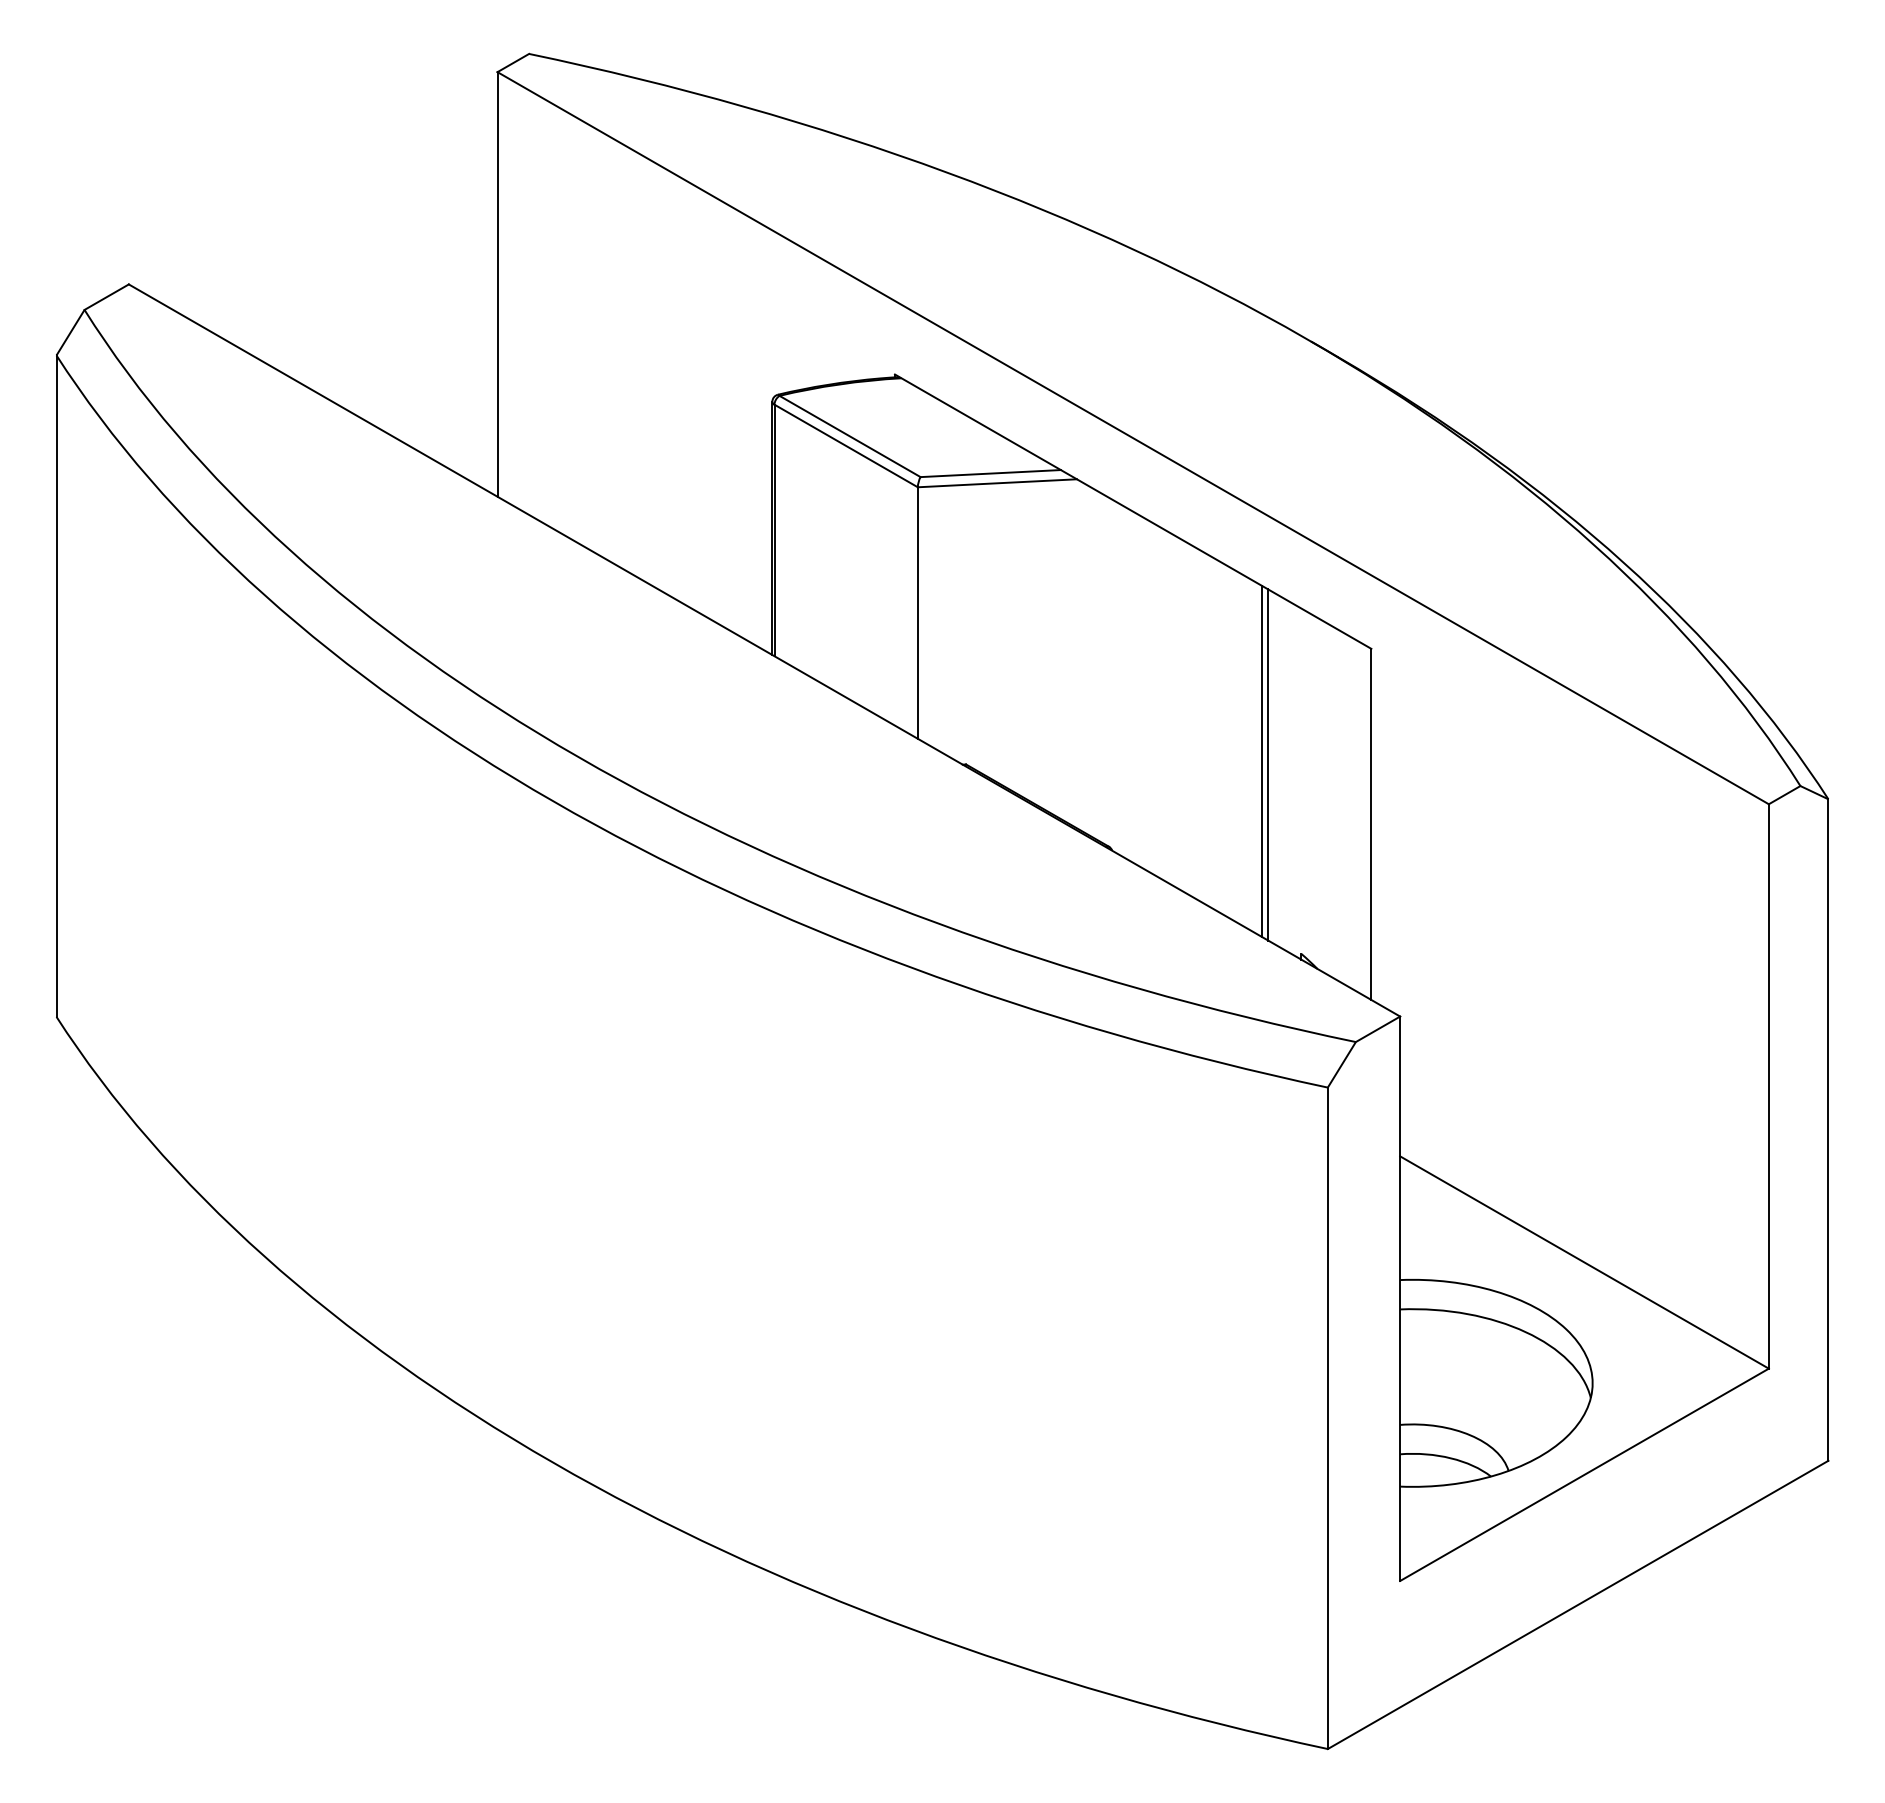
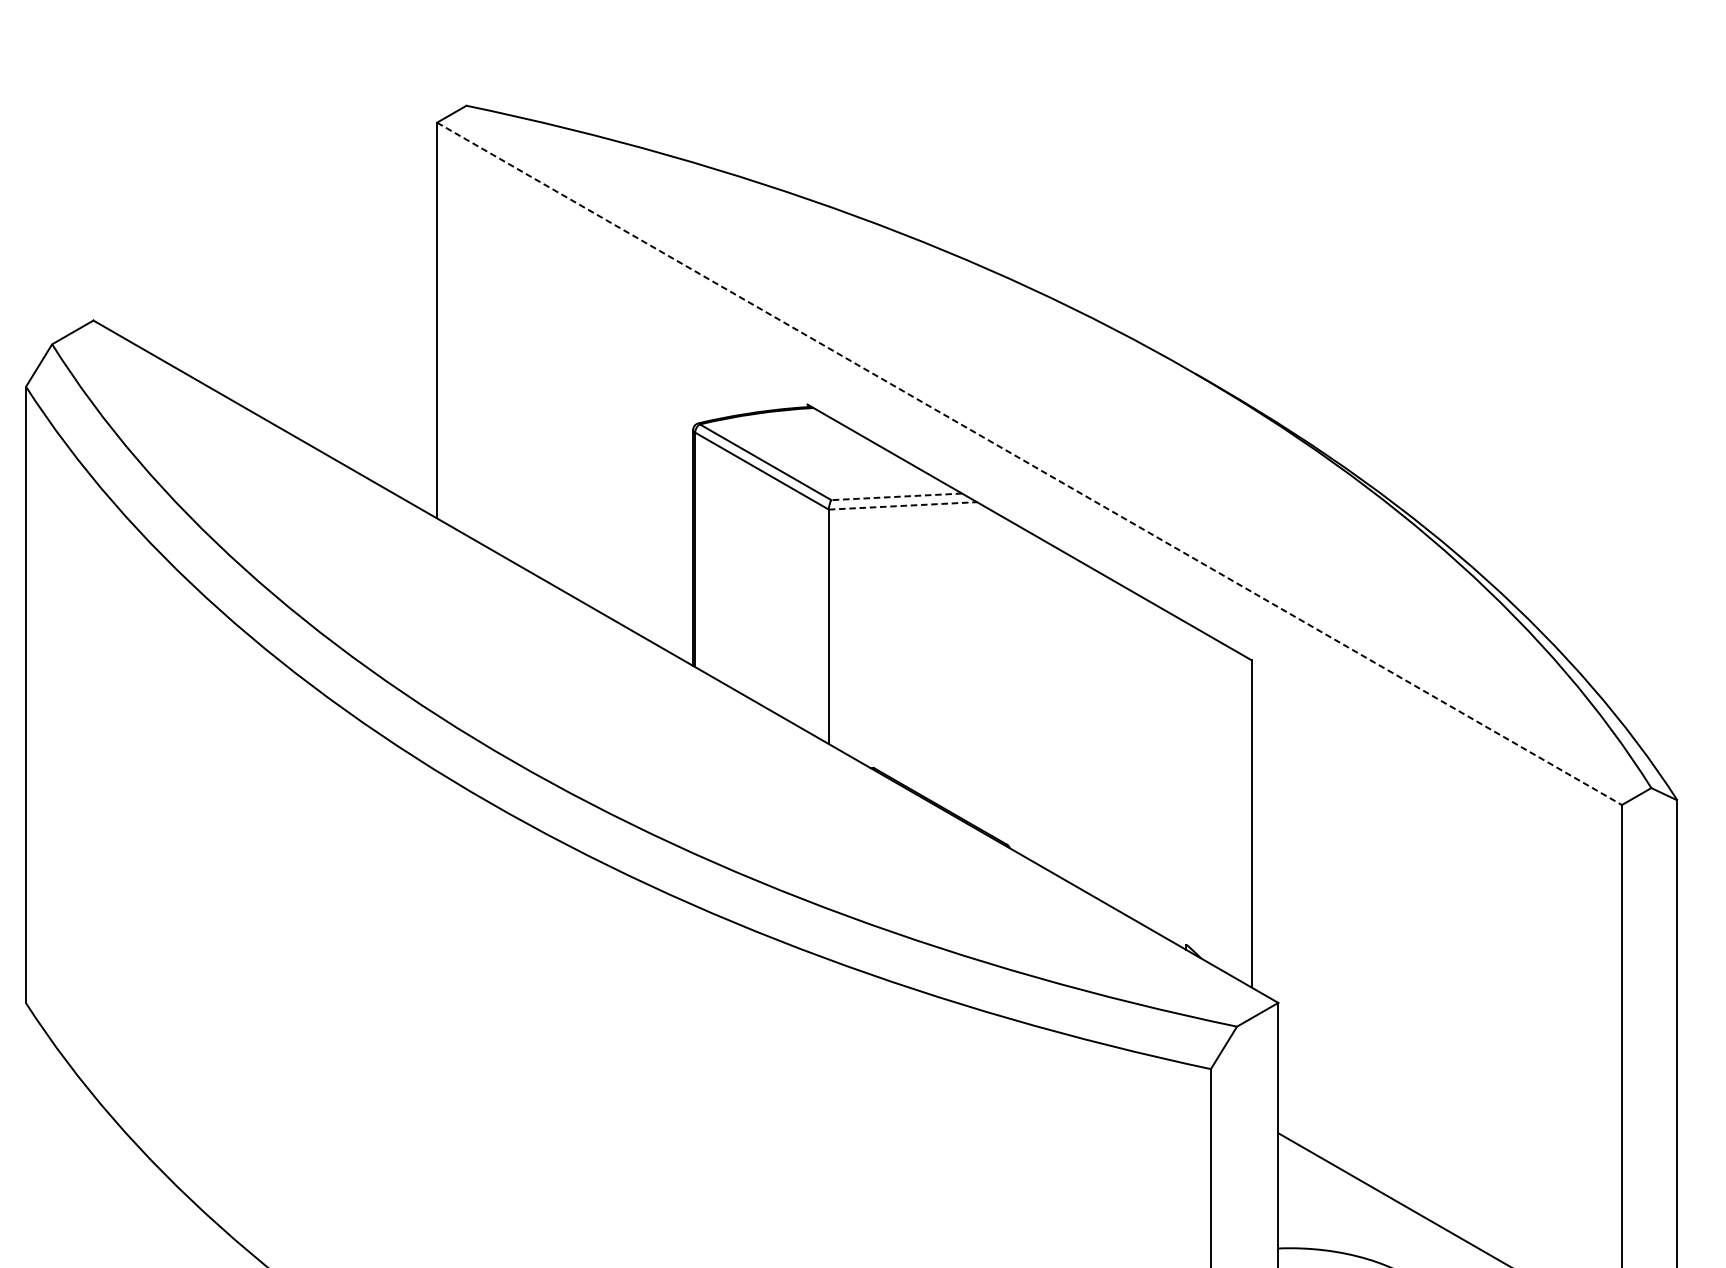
line: (1133, 438) -> (1029, 464), solid -> dashed
line: (990, 473) -> (896, 496), solid -> dashed
line: (997, 483) -> (903, 506), solid -> dashed
line: (1261, 760) -> (1149, 764), removed
line: (1268, 764) -> (1155, 767), removed

